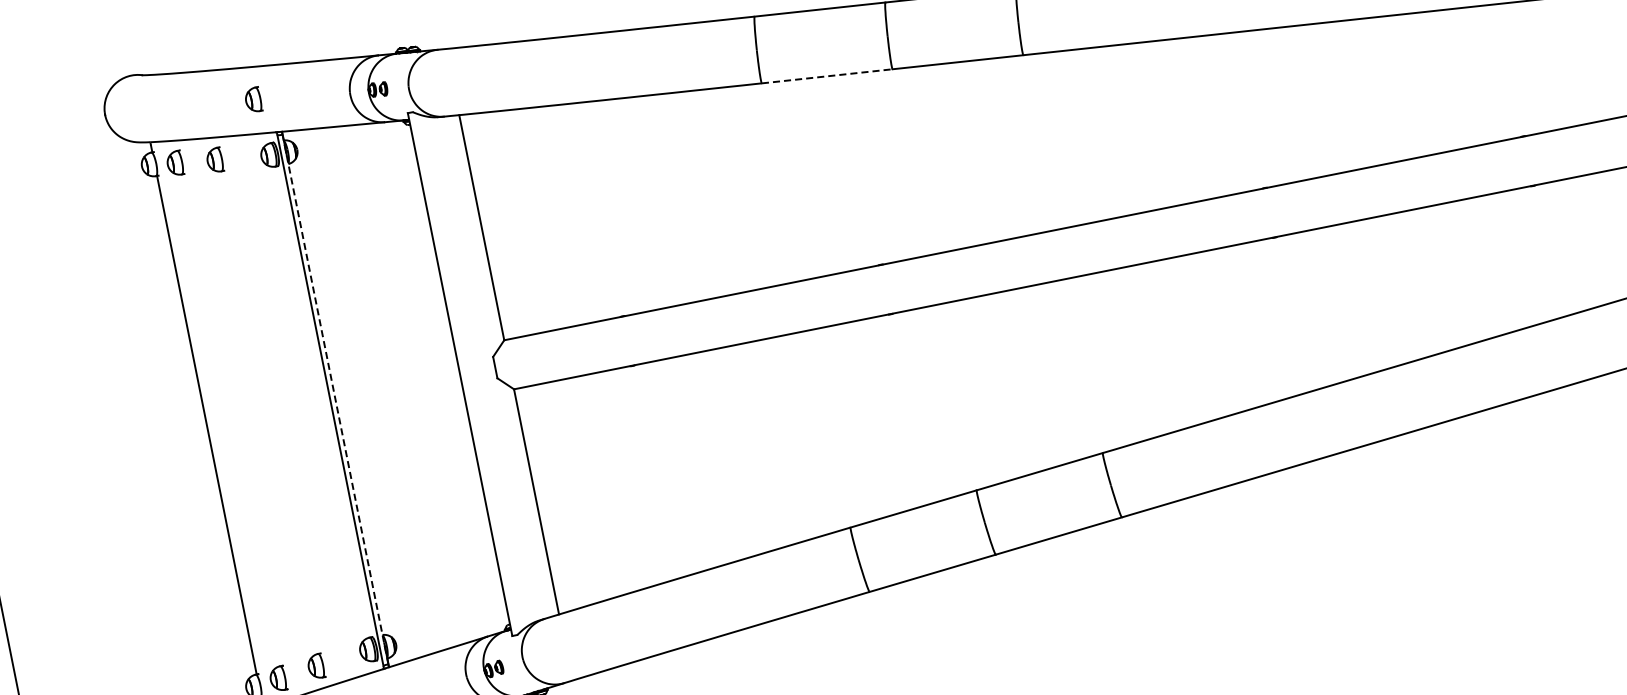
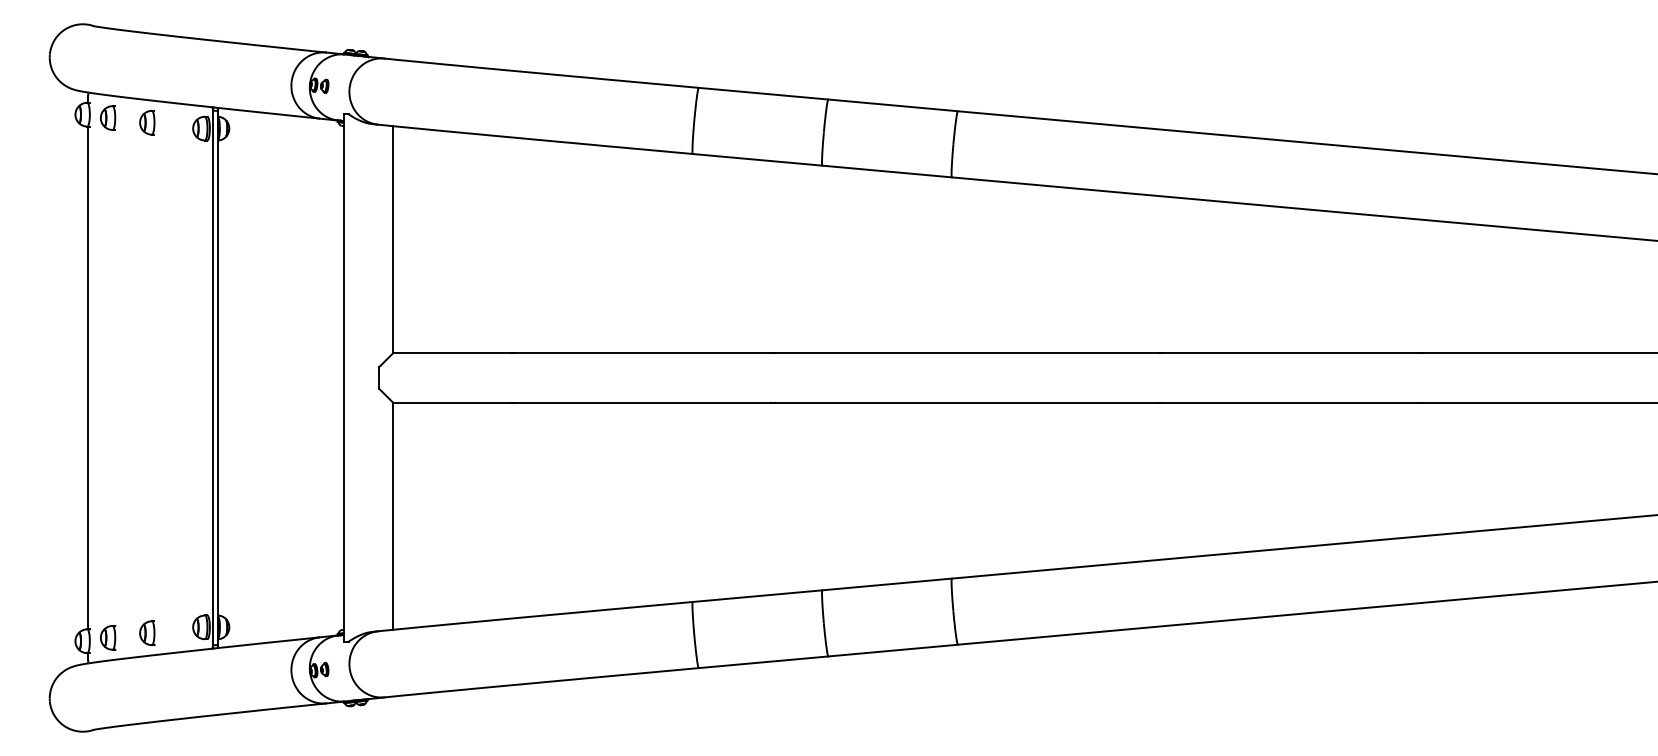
line: (828, 75) -> (758, 159), dashed -> solid
part: (253, 99) -> (196, 71), removed
line: (334, 399) -> (217, 377), dashed -> solid

